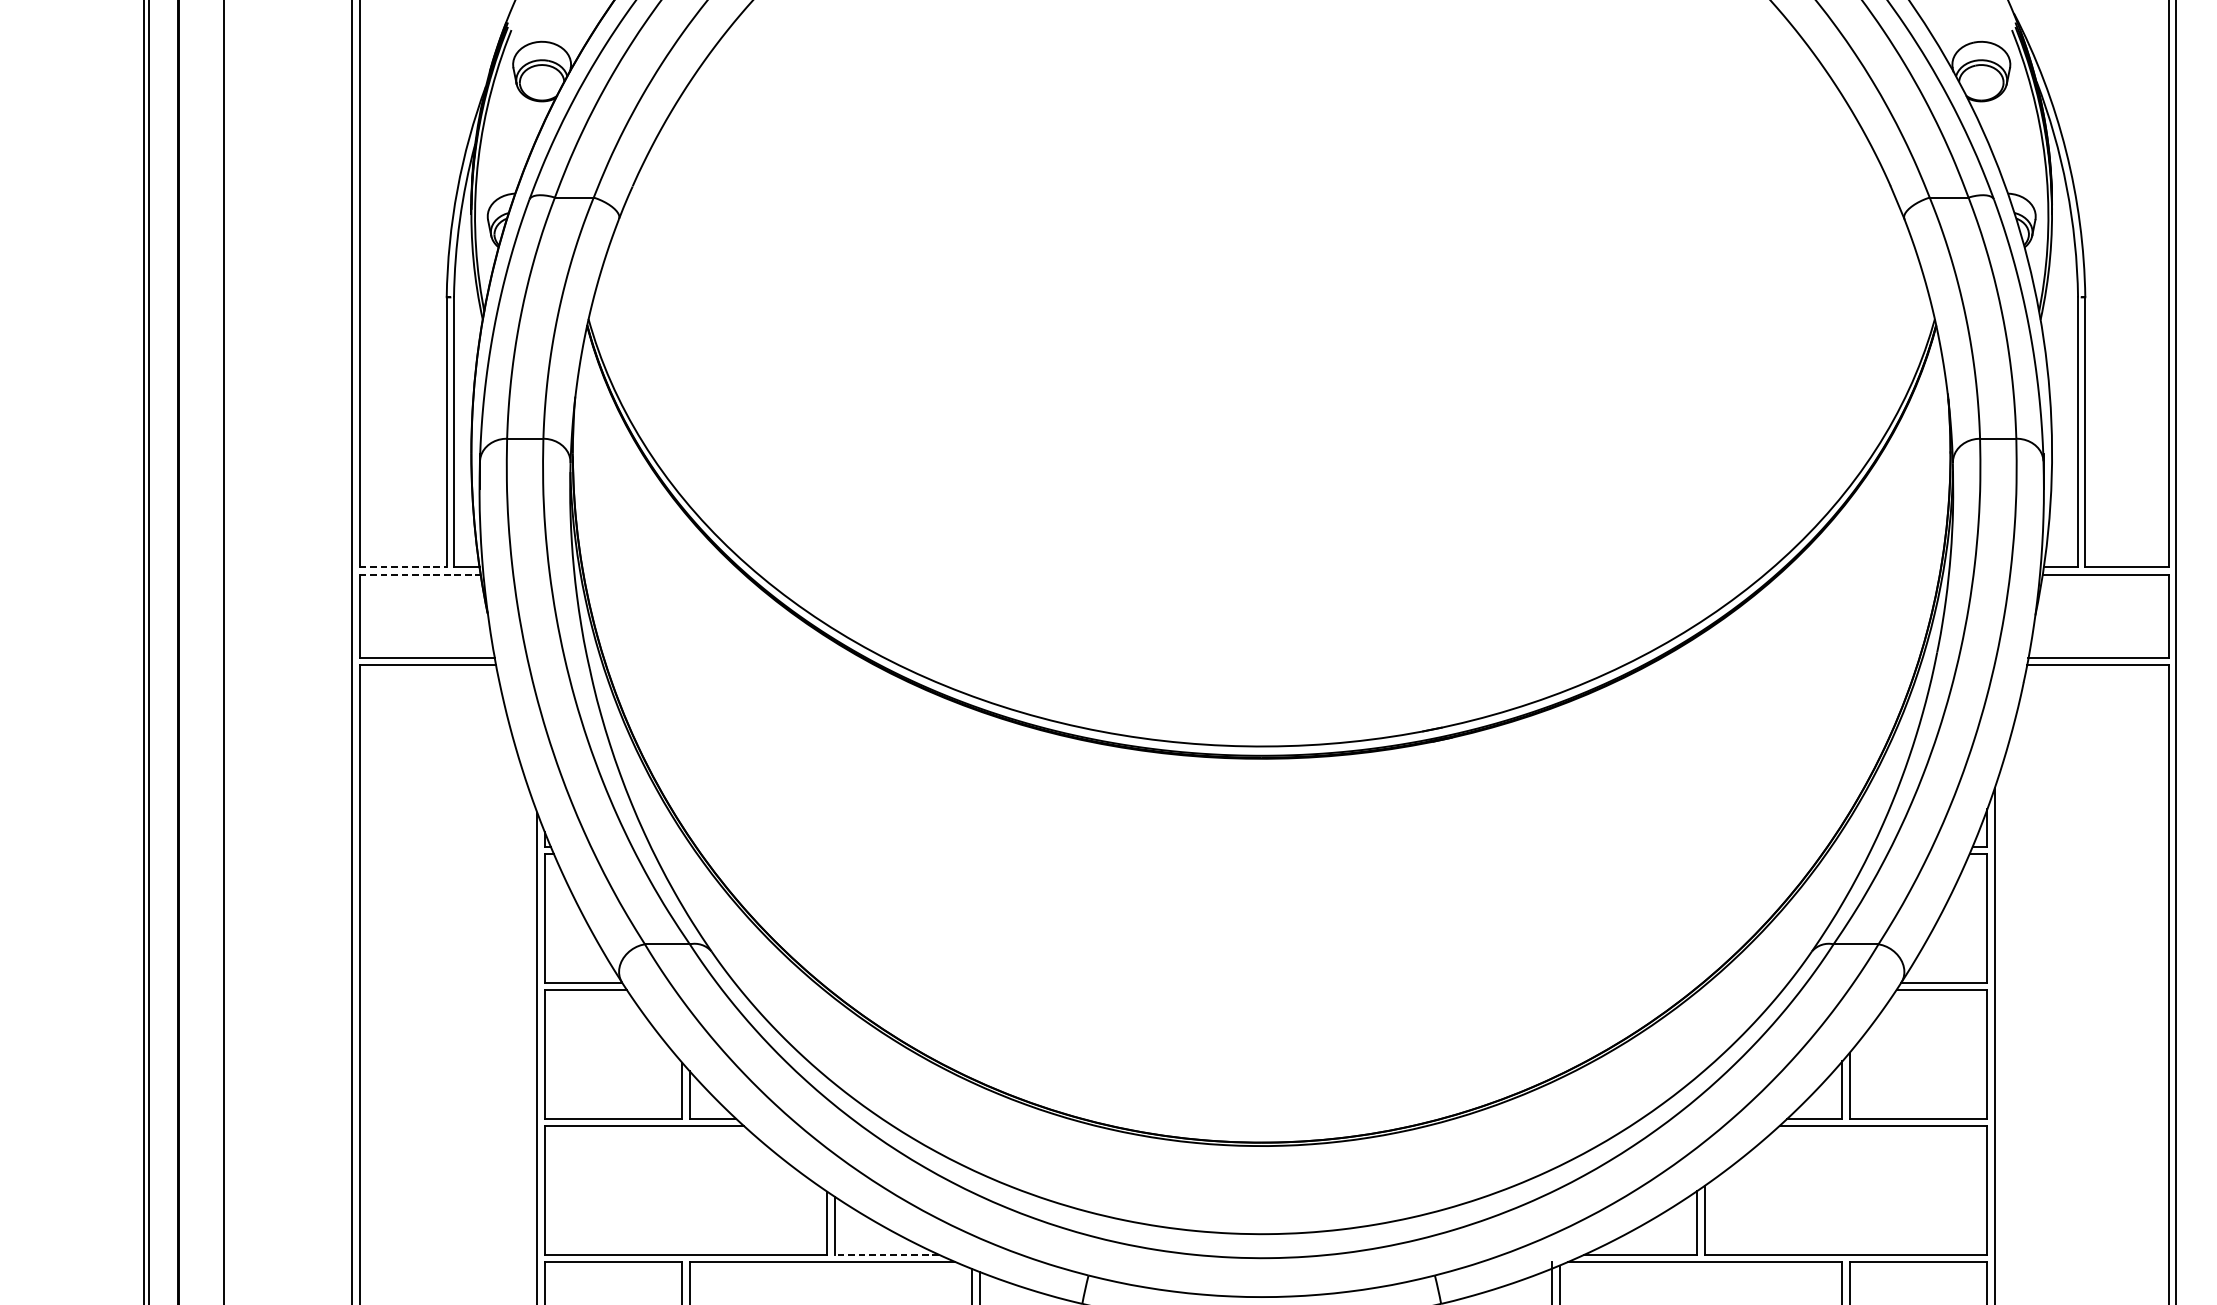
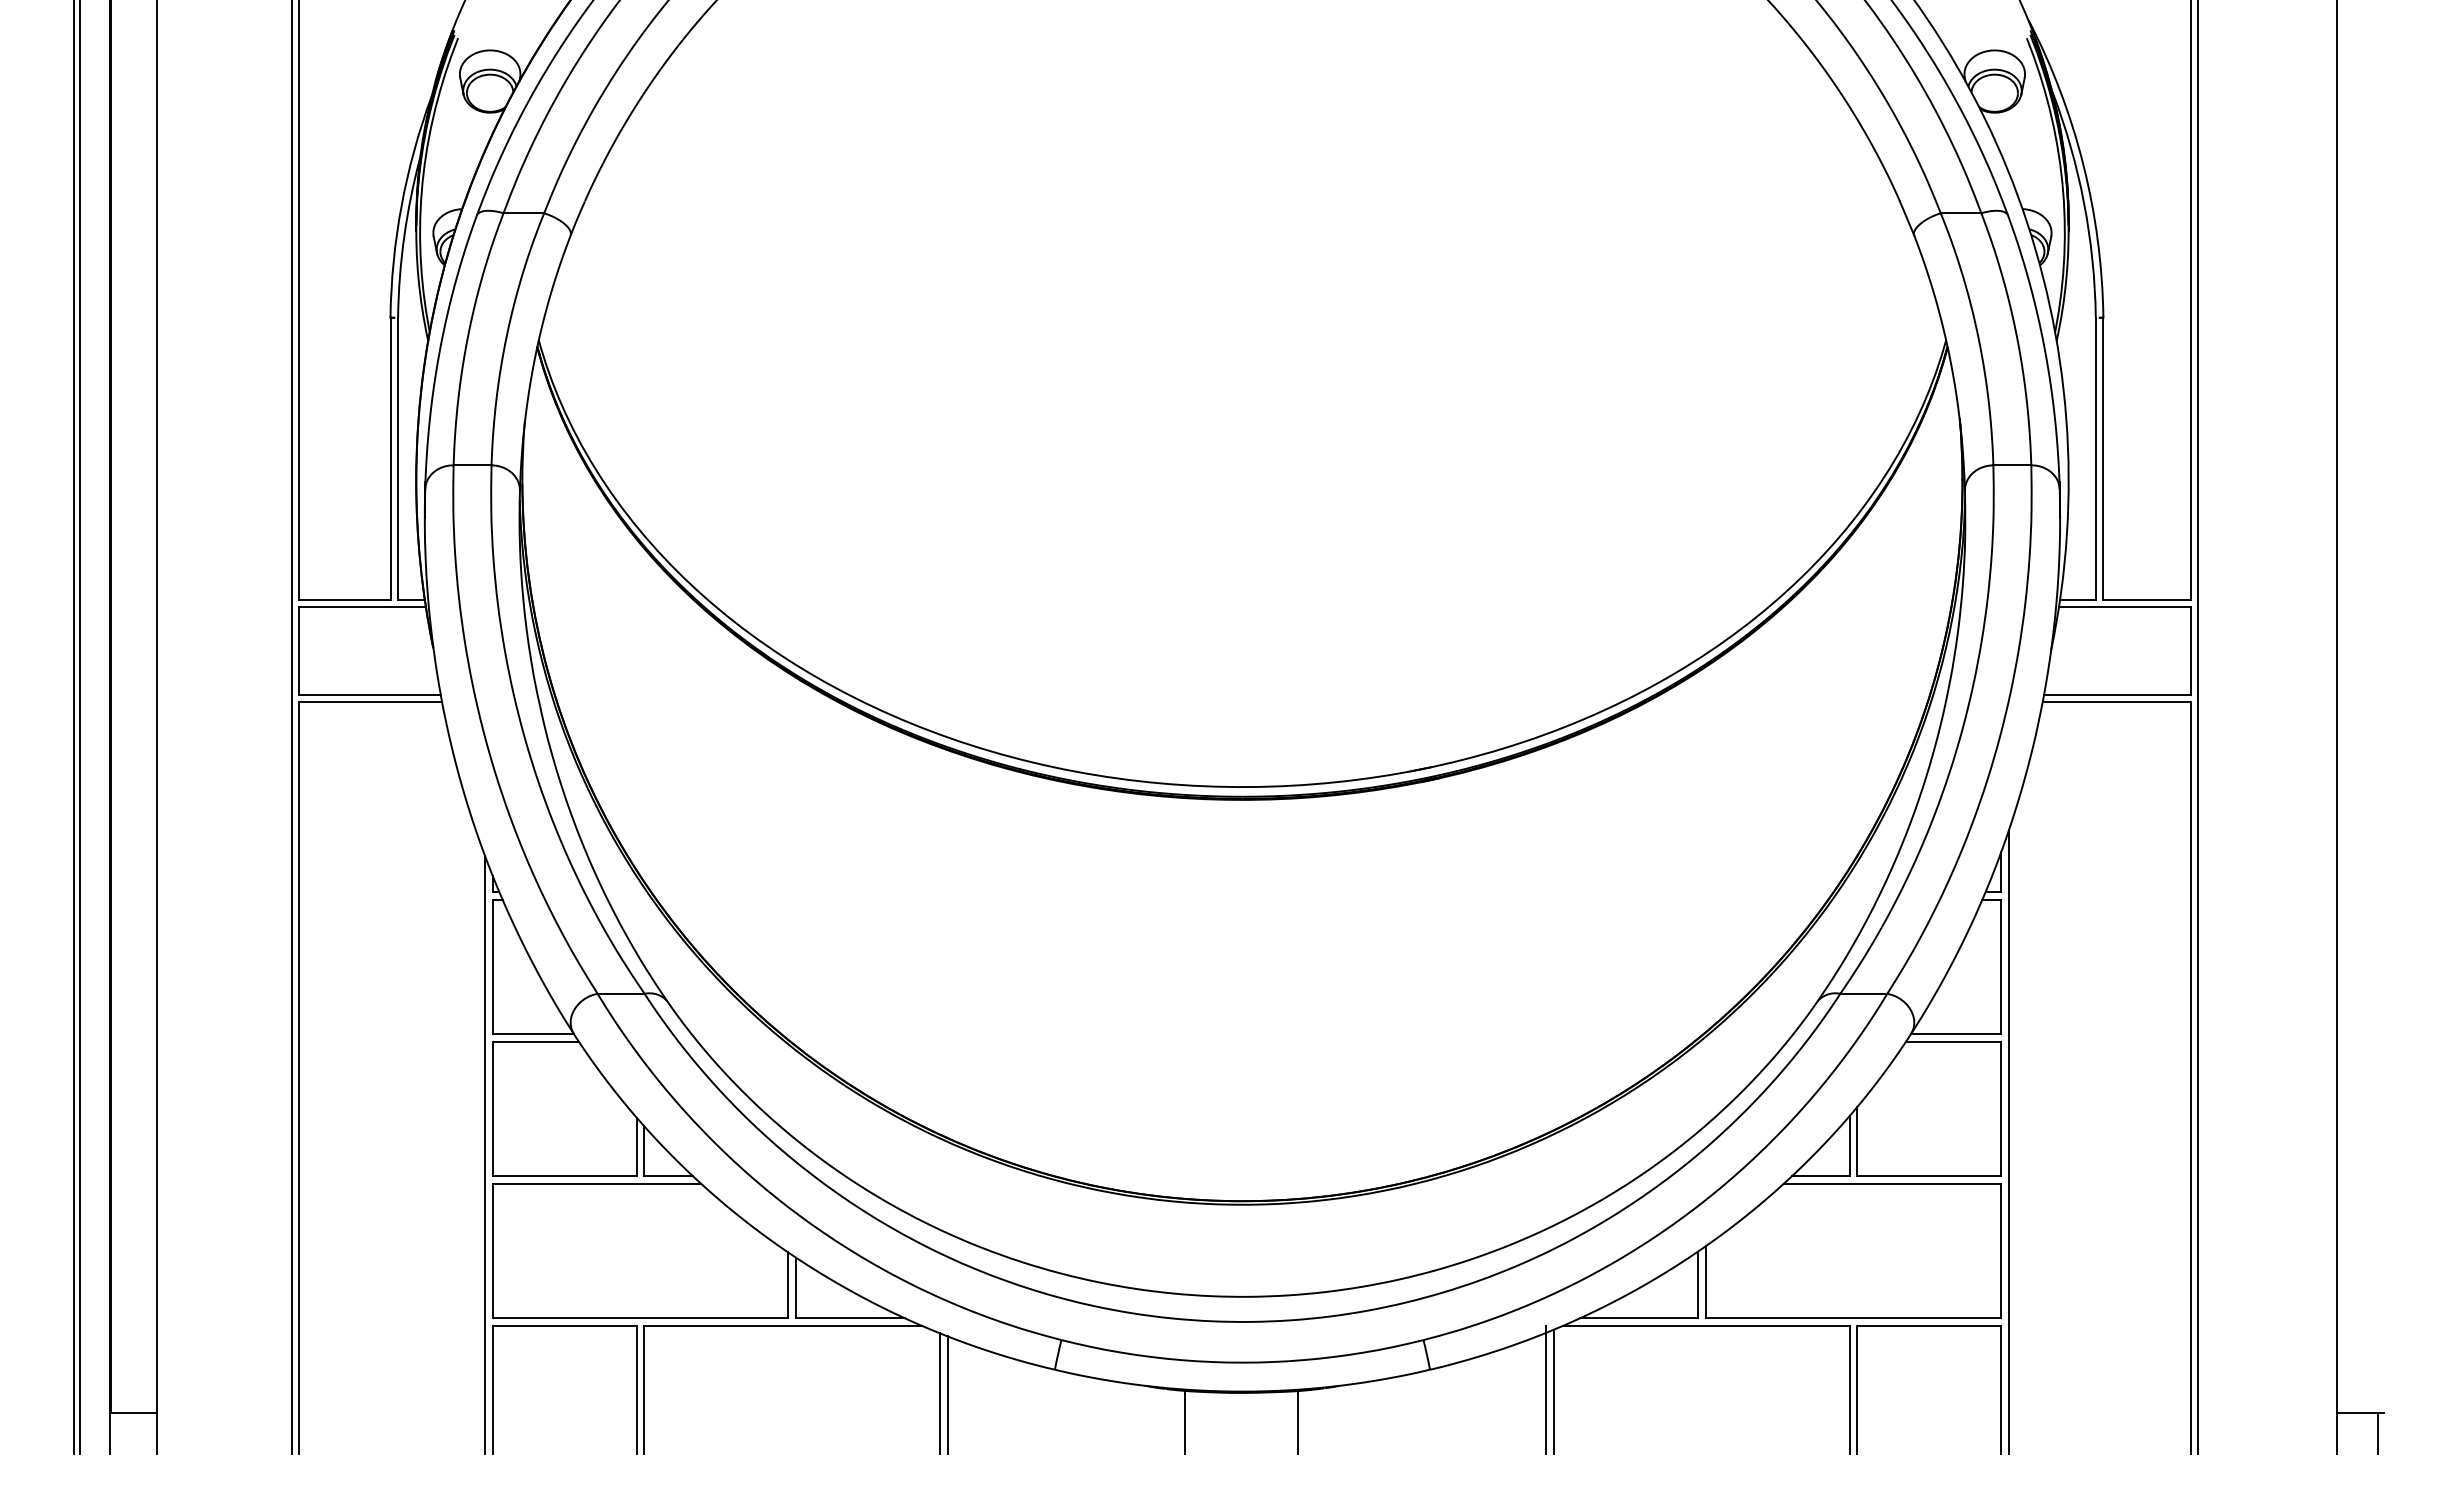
line: (403, 567) -> (345, 599), dashed -> solid
line: (420, 574) -> (363, 607), dashed -> solid
line: (886, 1254) -> (850, 1318), dashed -> solid

